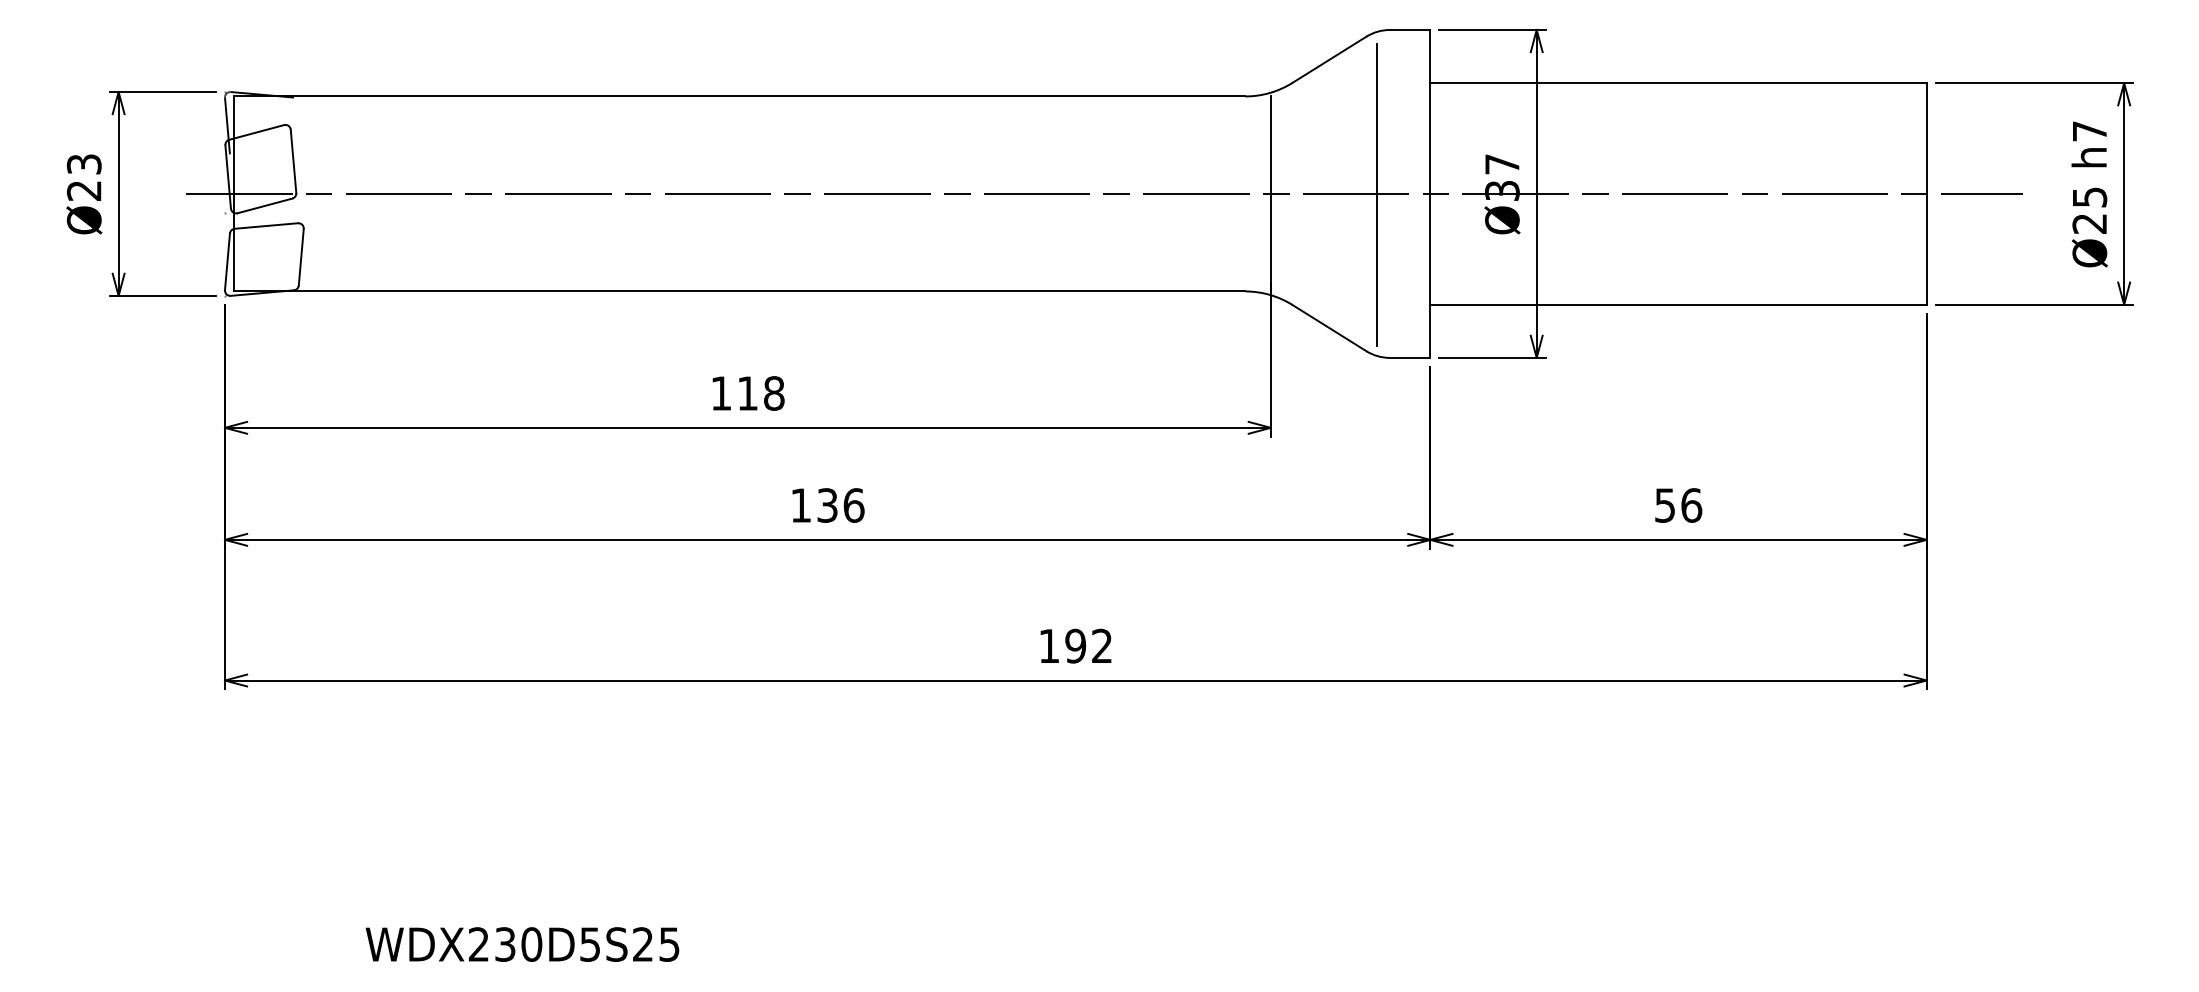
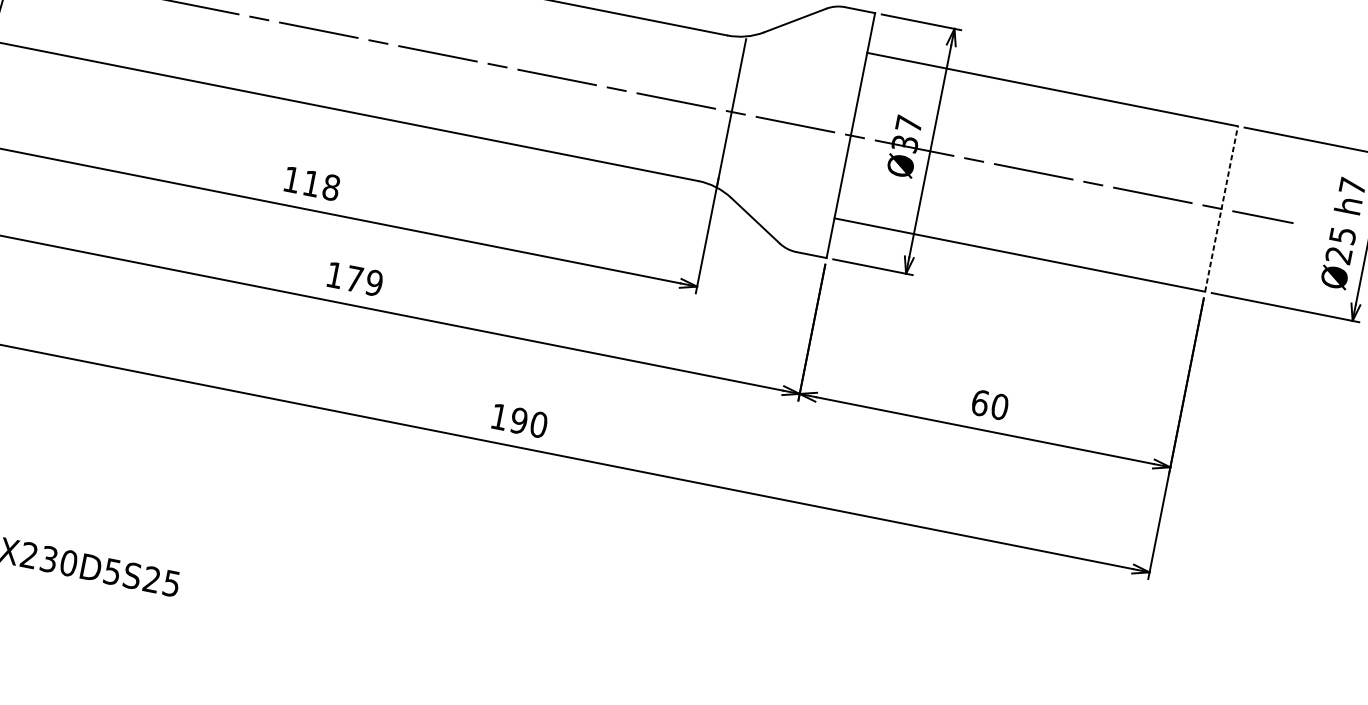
line: (1926, 193) -> (1221, 208), solid -> dashed
line: (1377, 195) -> (811, 128), removed
text: (840, 505) -> (364, 281), 136 -> 179
text: (1678, 505) -> (990, 404), 56 -> 60
text: (1101, 645) -> (538, 424), 192 -> 190

